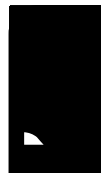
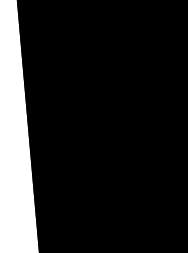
fill: (34, 138) -> (82, 193), added

